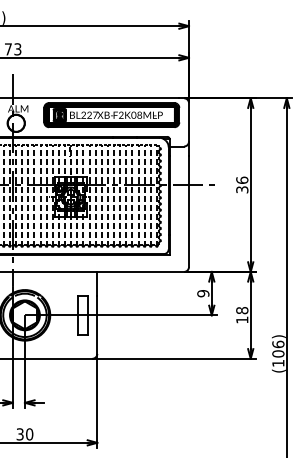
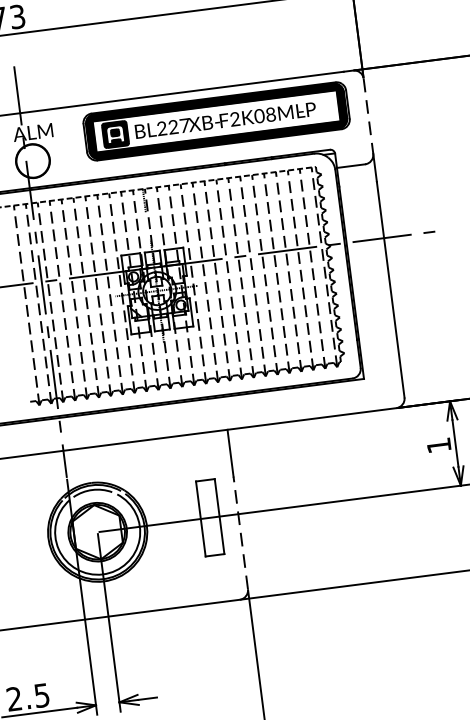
line: (188, 122) -> (367, 116), solid -> dashed
text: (203, 293) -> (439, 445), 9 -> 1
line: (97, 325) -> (241, 533), solid -> dashed

